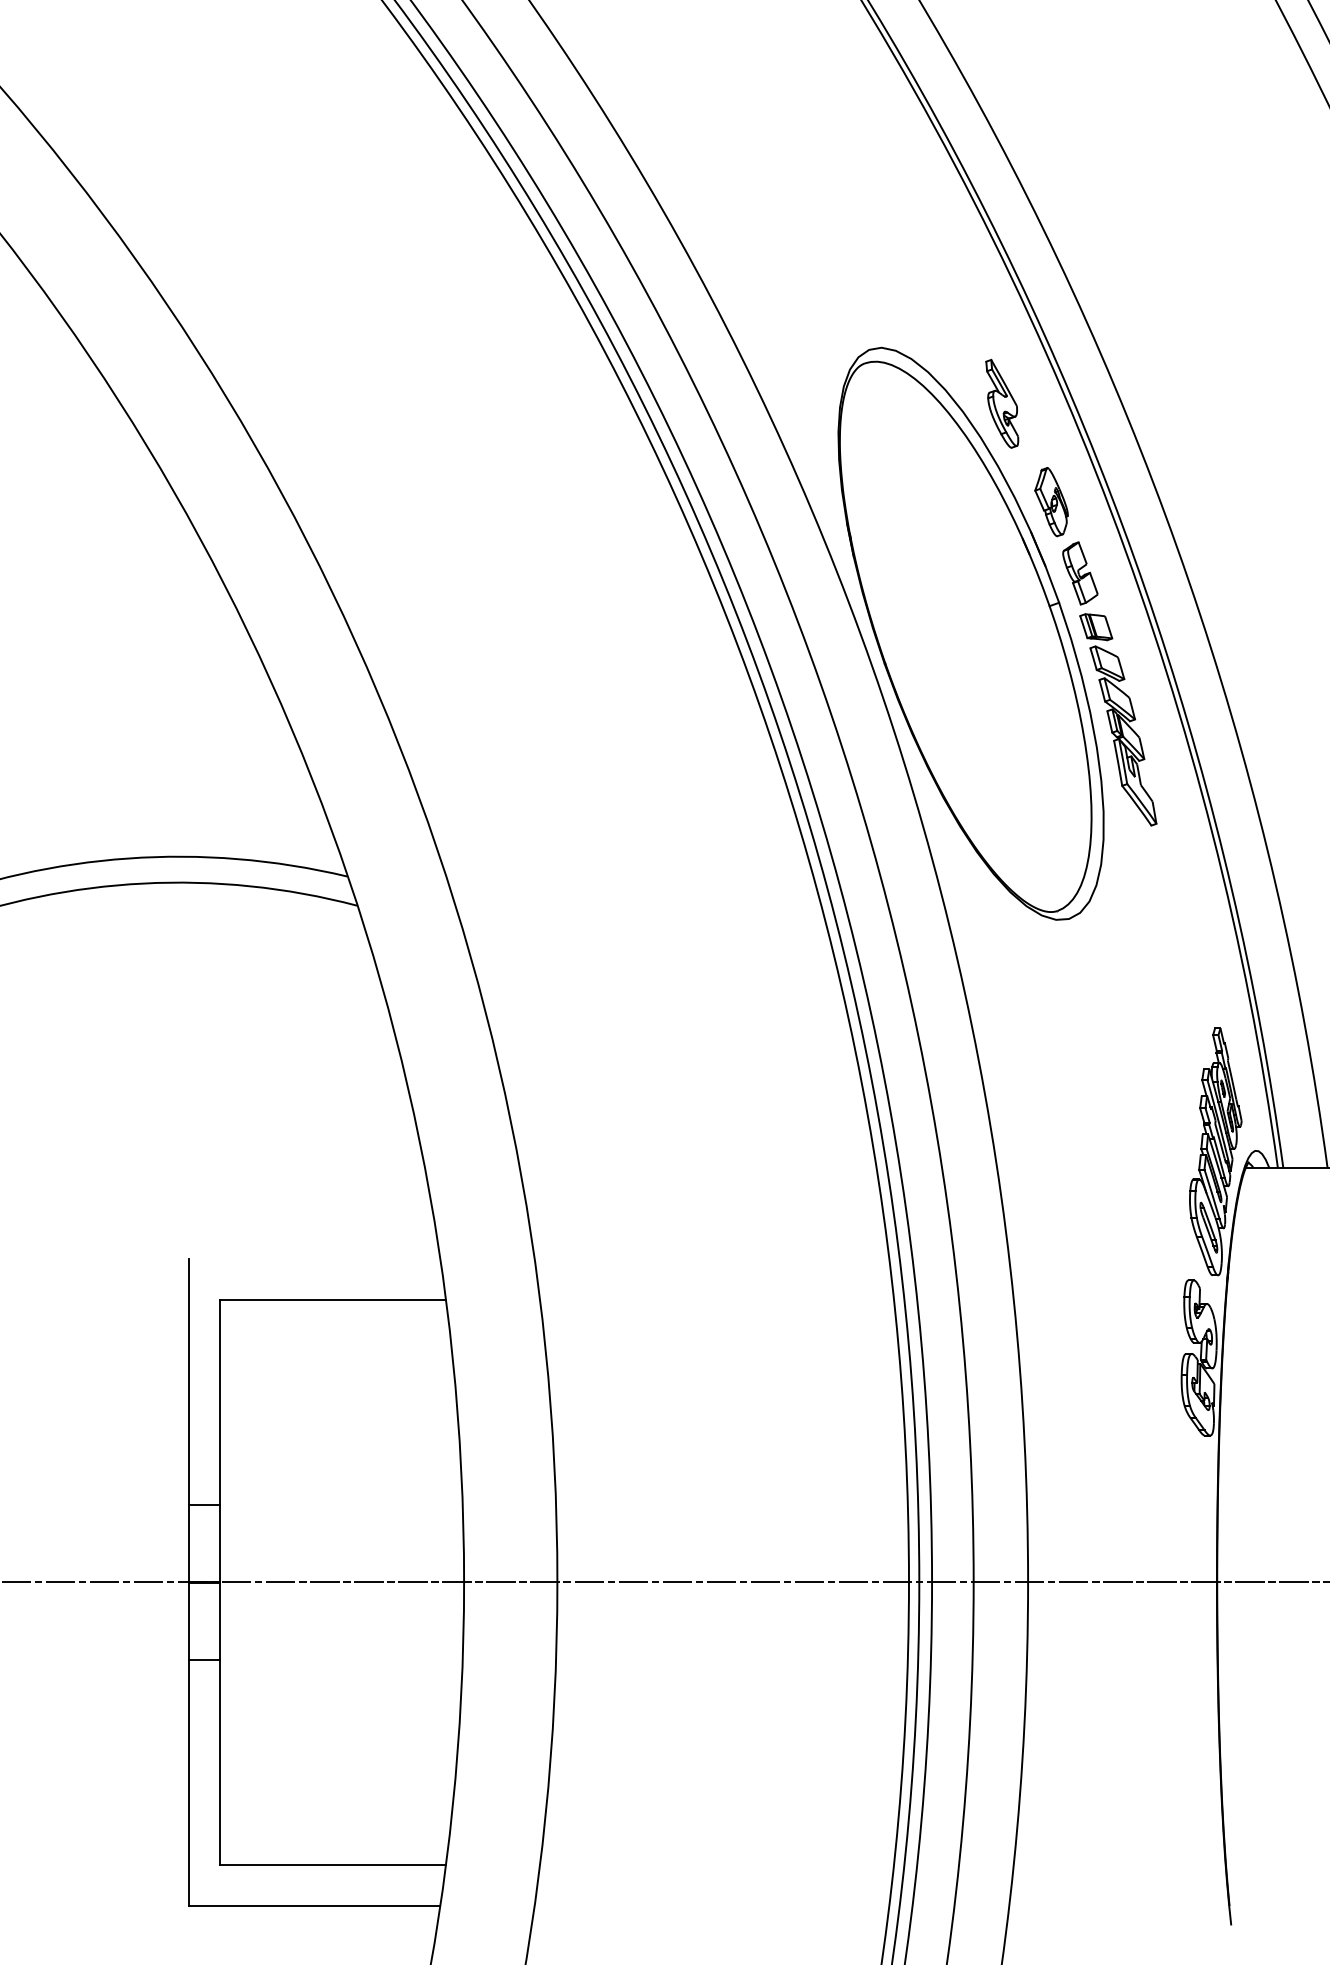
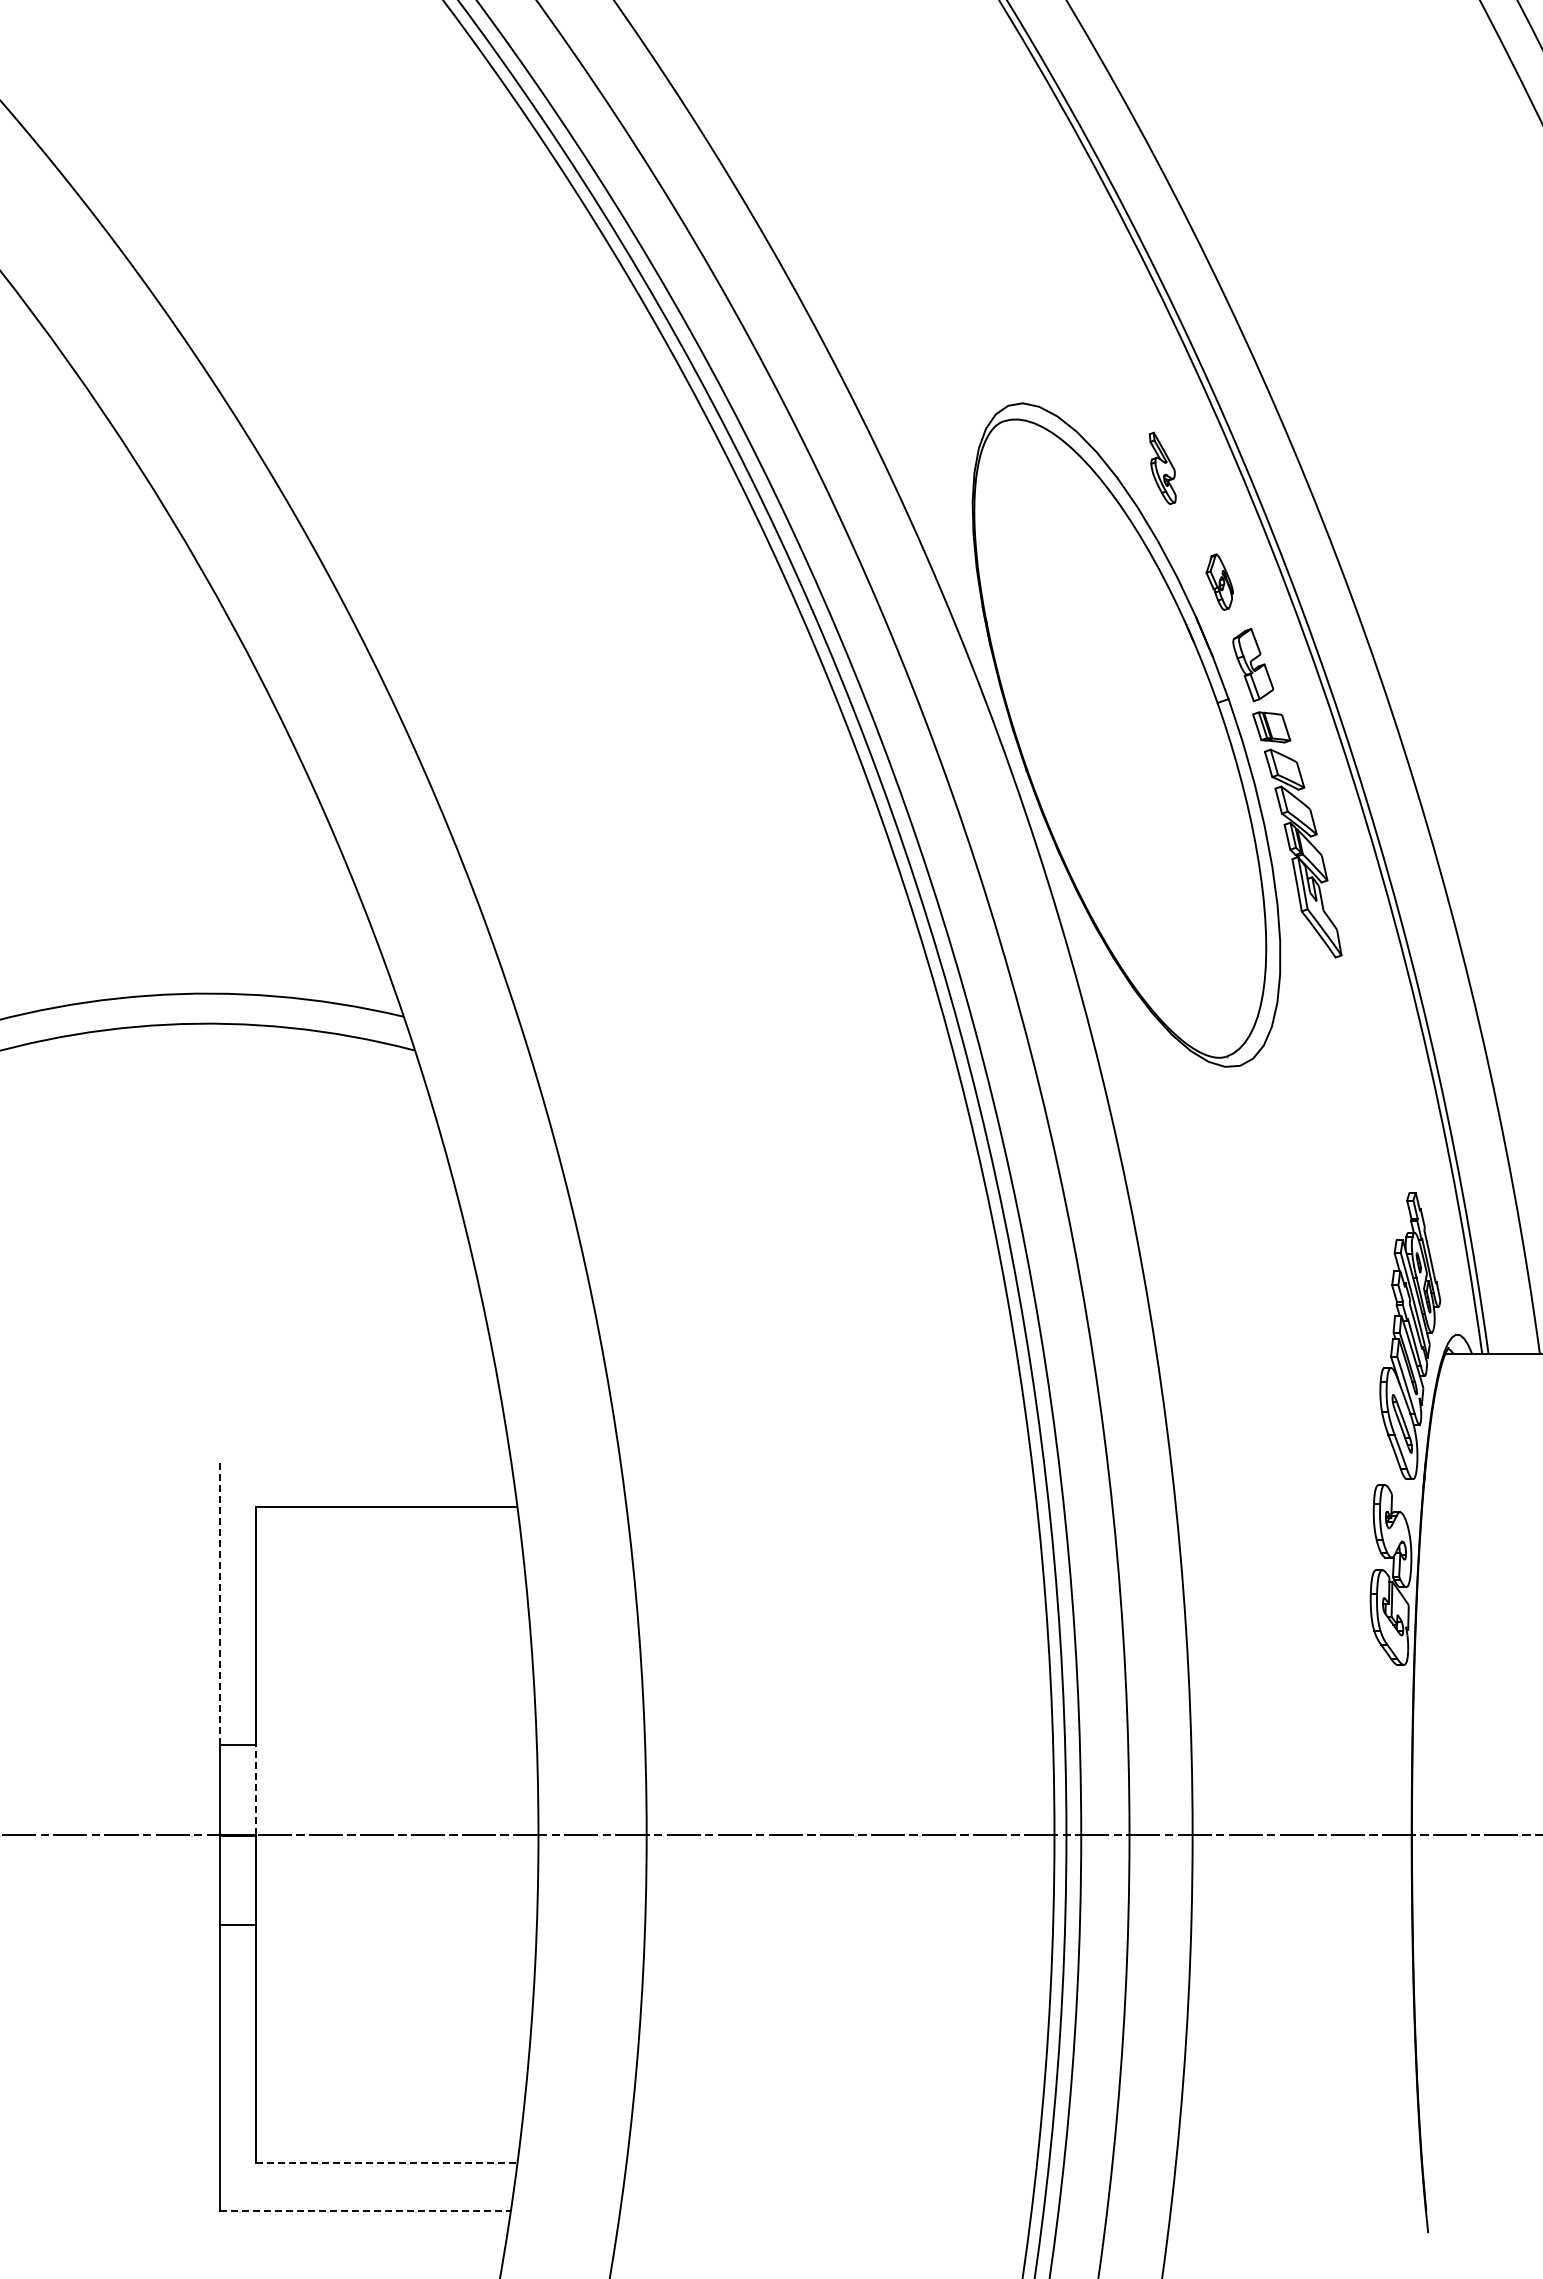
part: (1002, 403) -> (1162, 468), size x0.7
part: (1051, 501) -> (1219, 581), size x0.7
line: (189, 1381) -> (219, 1602), solid -> dashed
line: (220, 1542) -> (255, 1789), solid -> dashed
line: (333, 1865) -> (386, 2163), solid -> dashed
line: (314, 1905) -> (365, 2210), solid -> dashed

